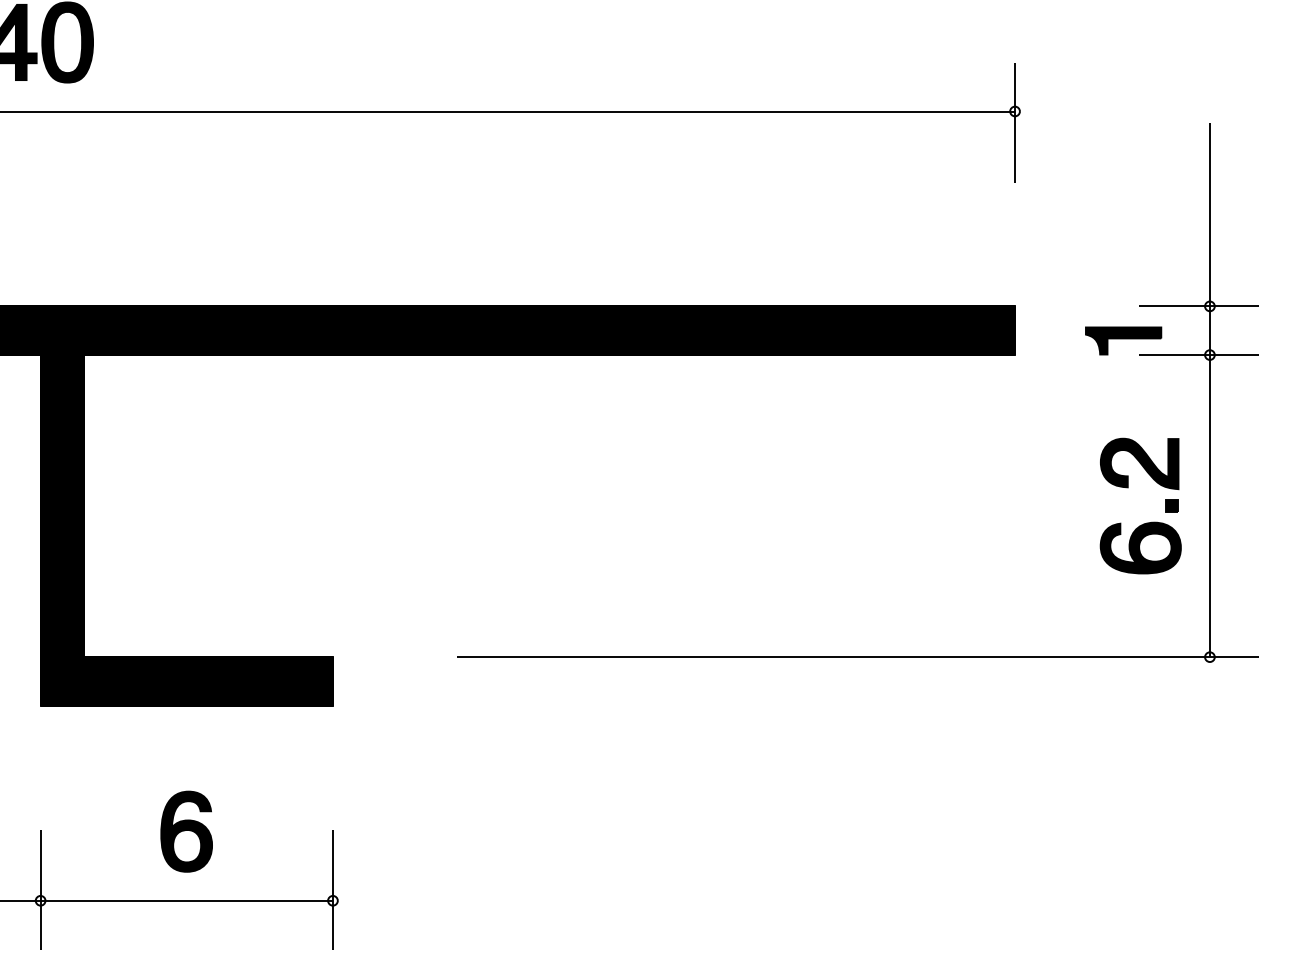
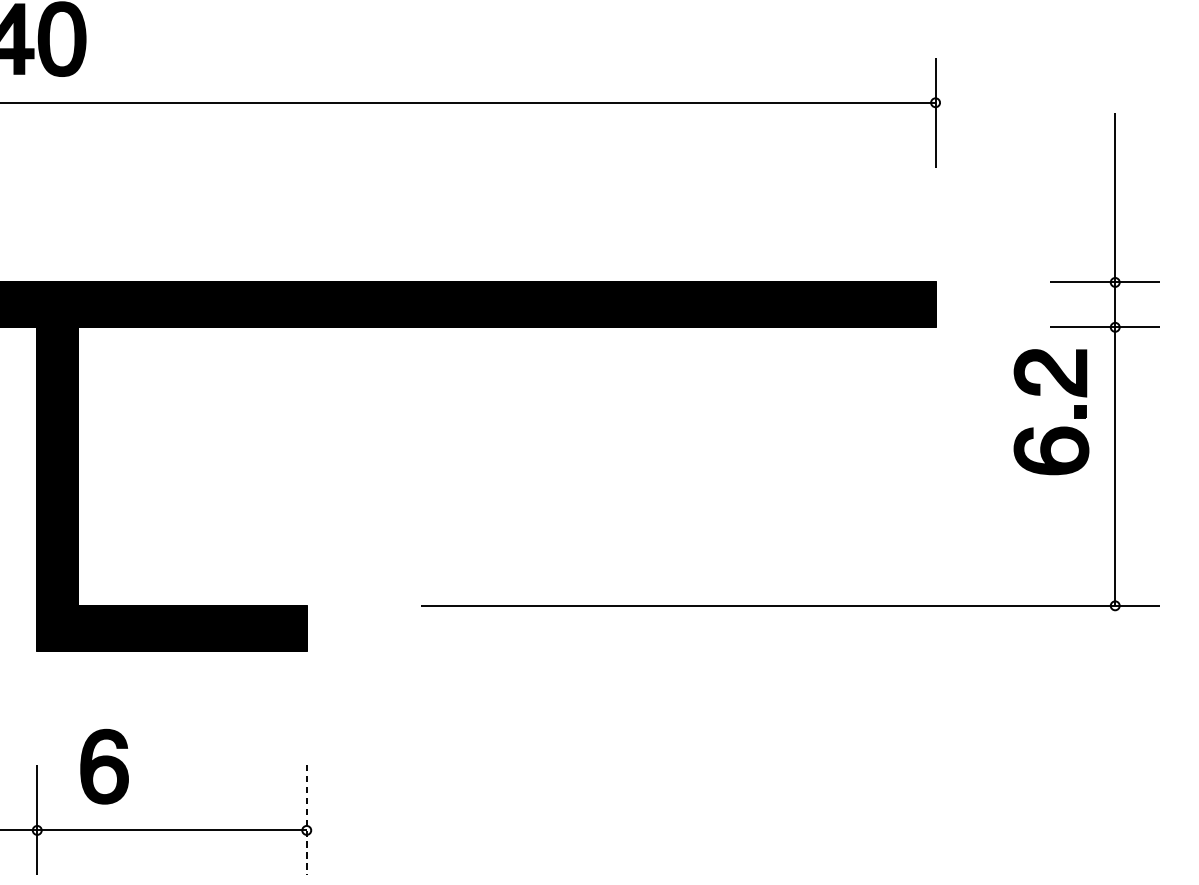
part: (1123, 340) -> (1035, 313), removed
part: (1146, 522) -> (1056, 427), moved
part: (186, 831) -> (104, 766), moved
line: (332, 889) -> (306, 820), solid -> dashed

